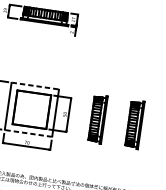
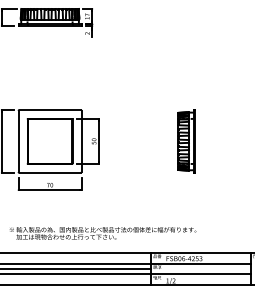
line: (35, 85) -> (50, 109), dashed -> solid
part: (97, 119) -> (137, 141), removed
line: (28, 133) -> (50, 172), dashed -> solid

